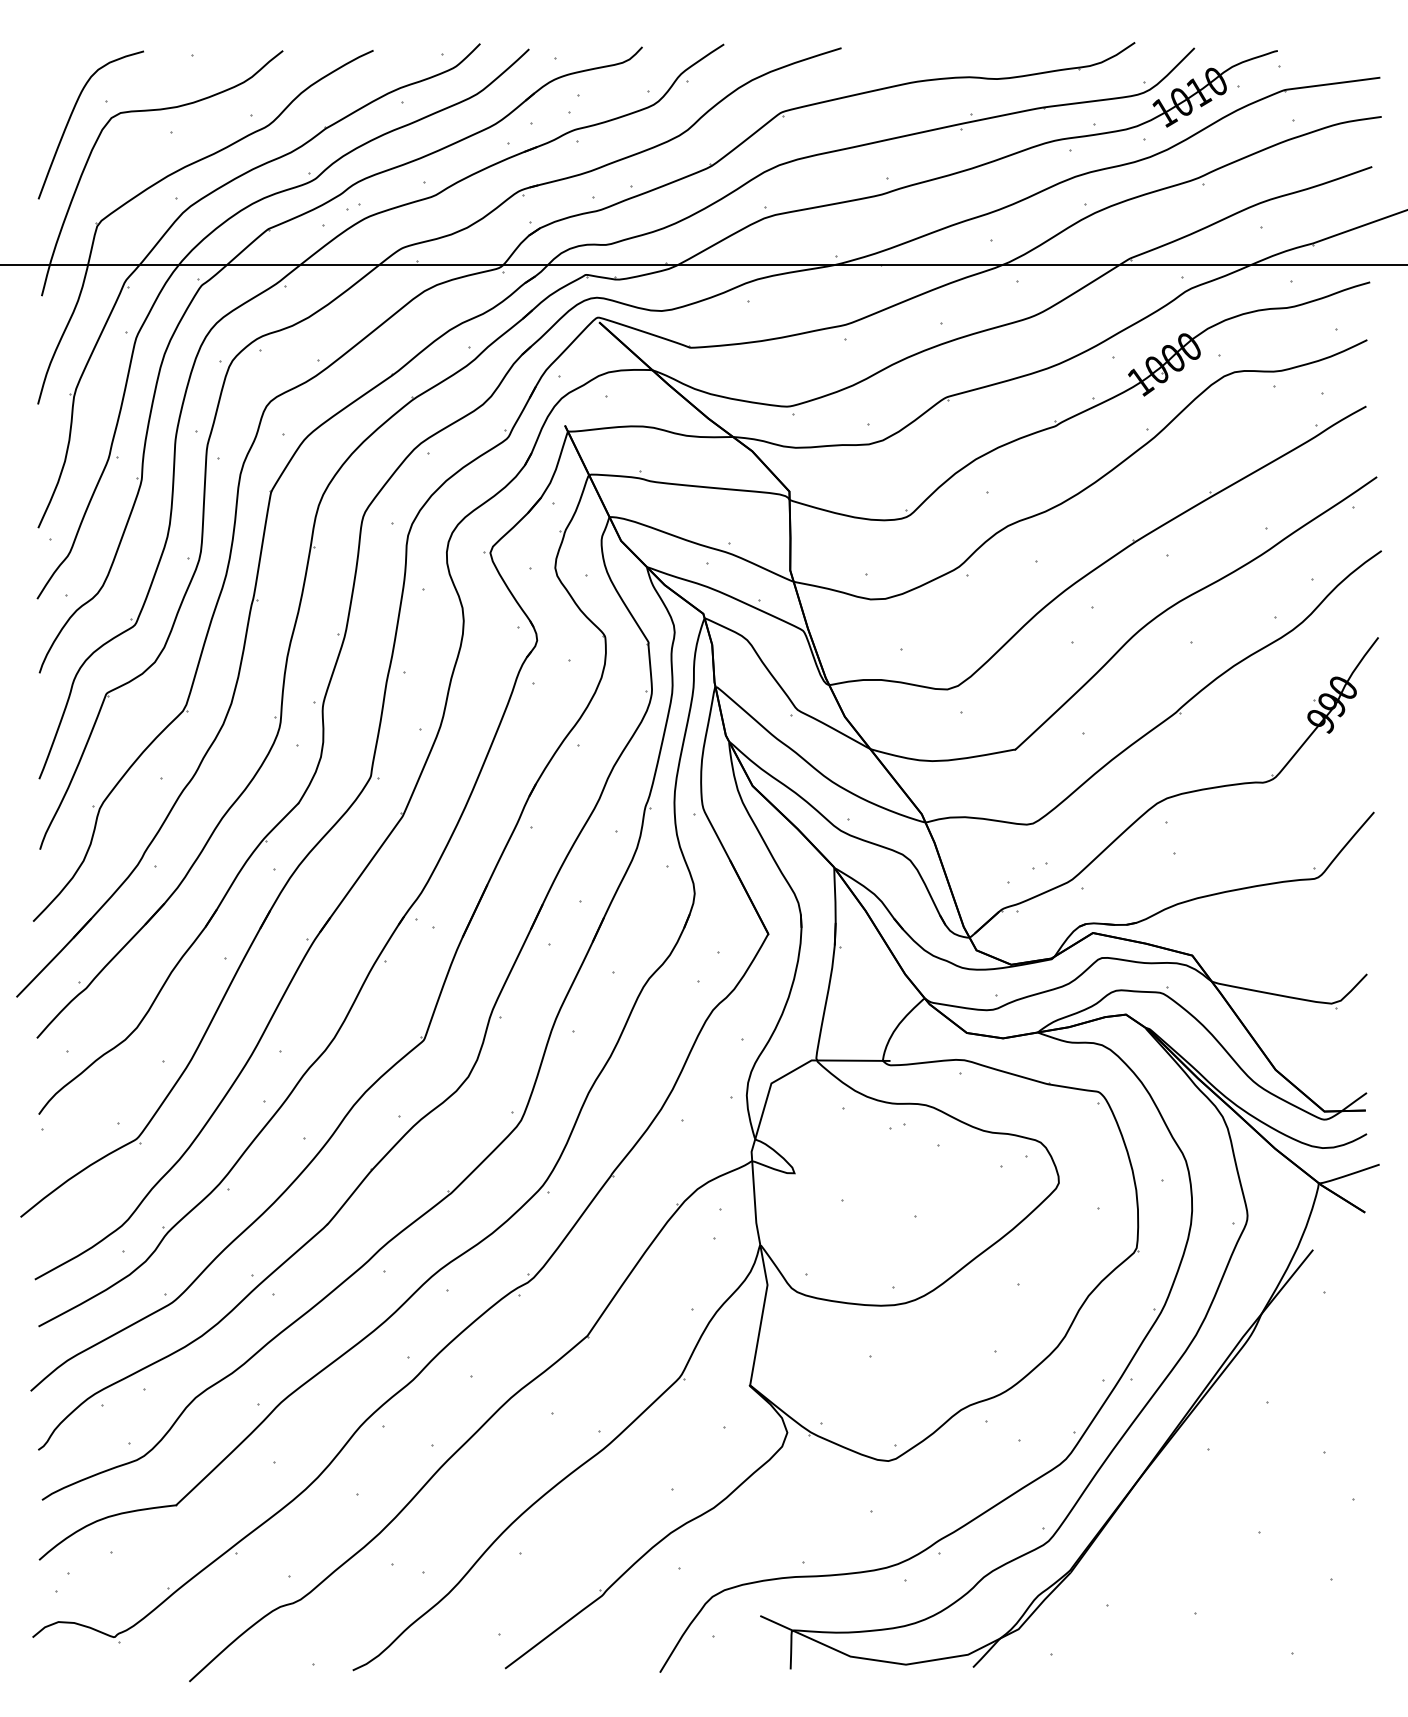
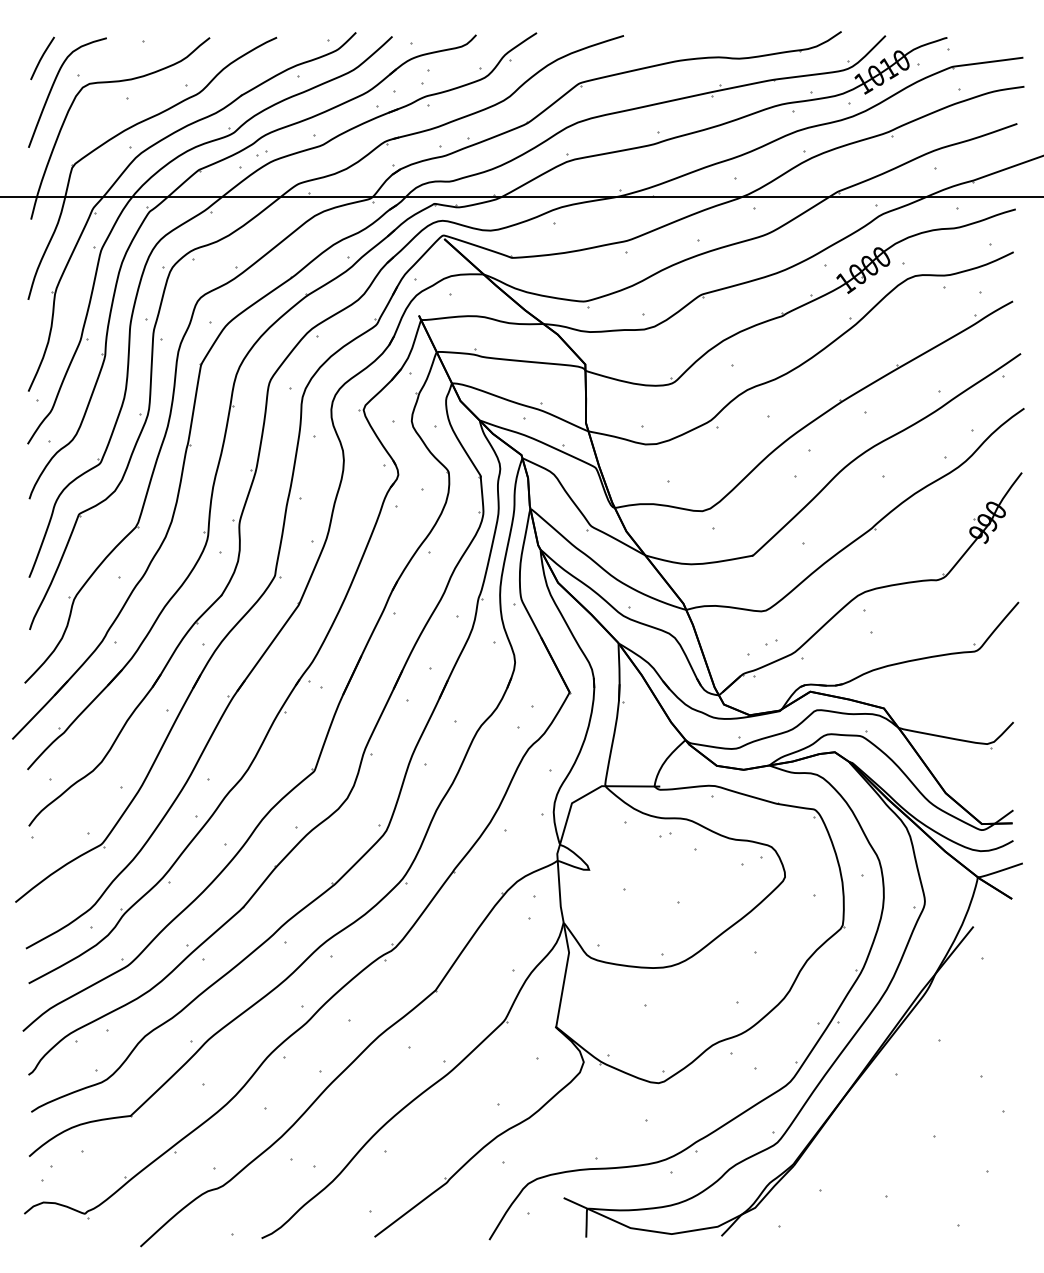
curve: (56, 78) -> (42, 58), added

